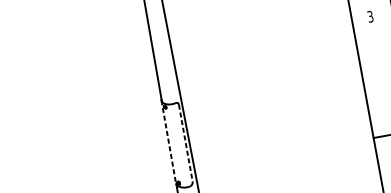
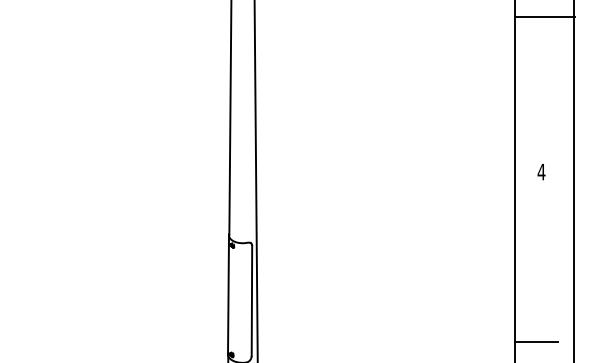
text: (370, 16) -> (541, 171), 3 -> 4
line: (168, 141) -> (228, 294), dashed -> solid
line: (185, 143) -> (251, 301), dashed -> solid

